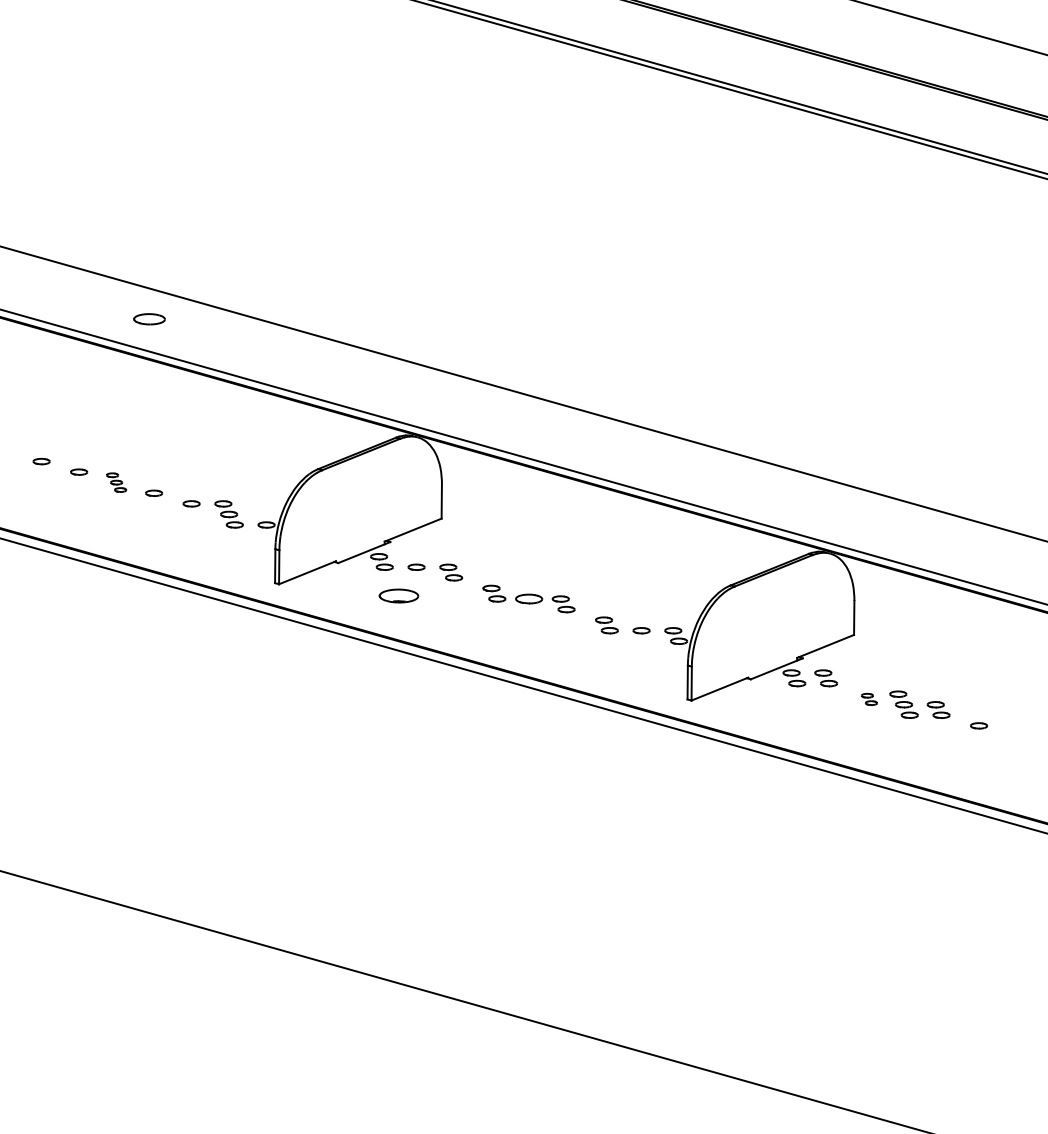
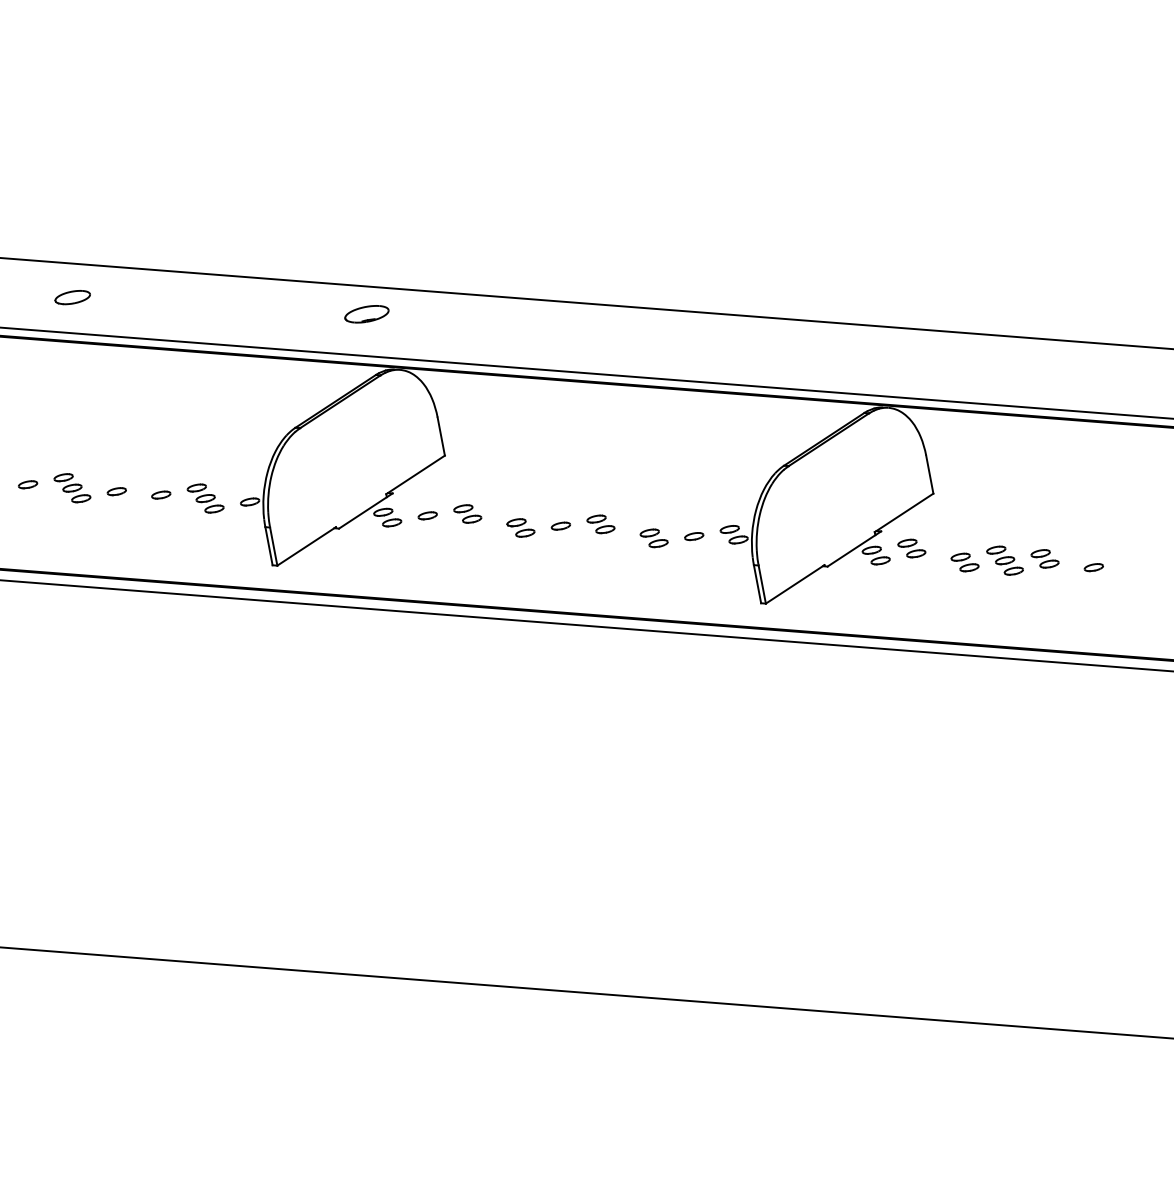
part: (116, 482) -> (72, 487), size x1.43
part: (398, 595) -> (366, 313), moved
part: (528, 598) -> (560, 525), size x0.62
part: (869, 699) -> (965, 562), size x1.43

